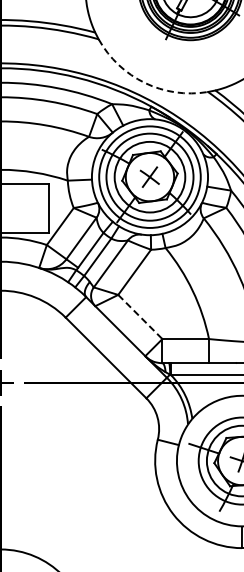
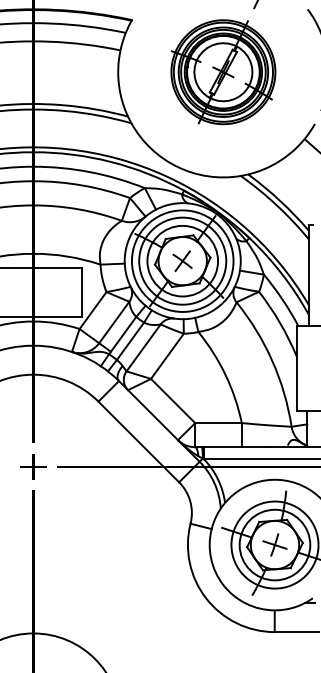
arc: (144, 83) -> (177, 167), dashed -> solid
line: (140, 317) -> (173, 401), dashed -> solid

